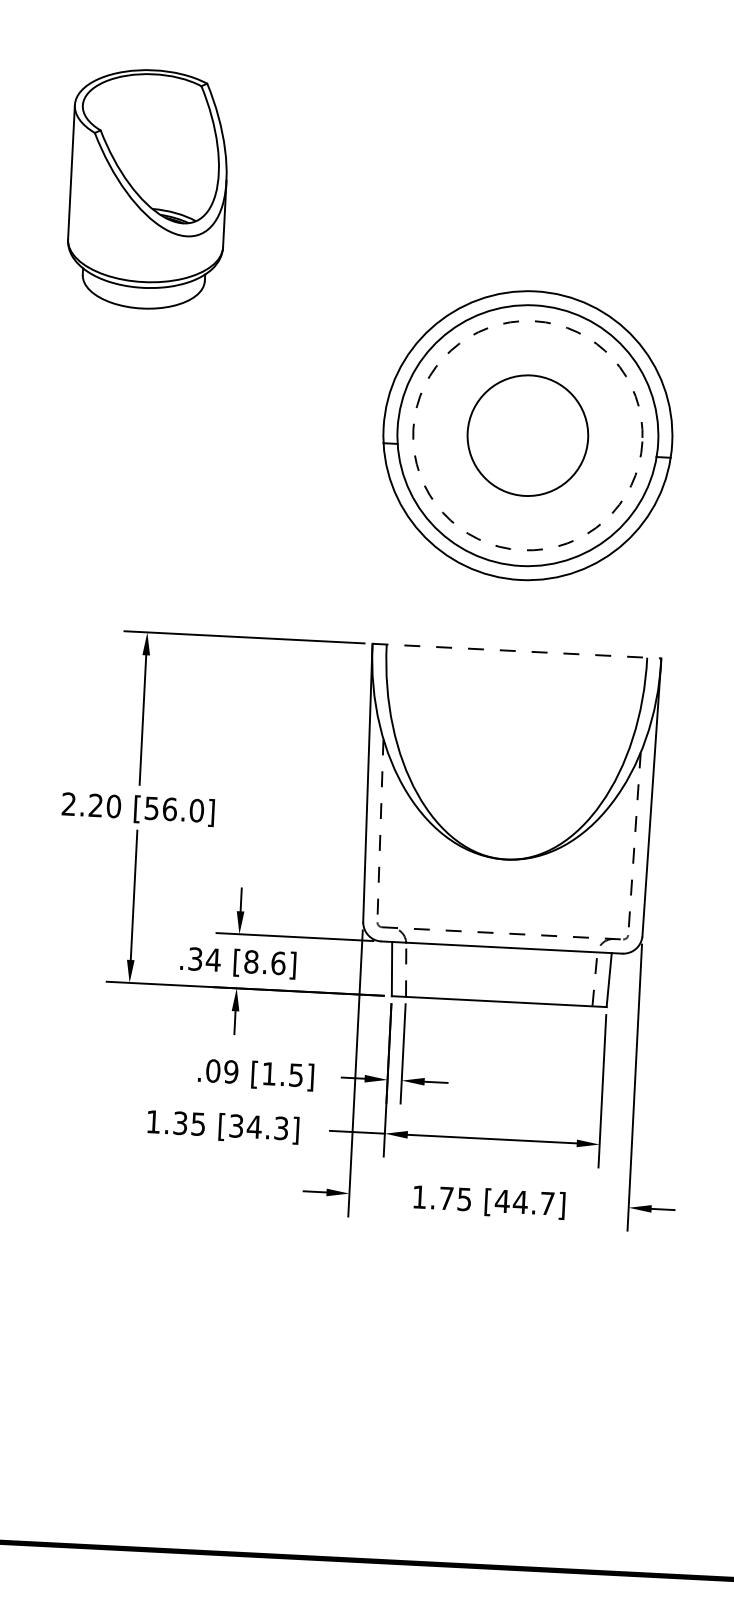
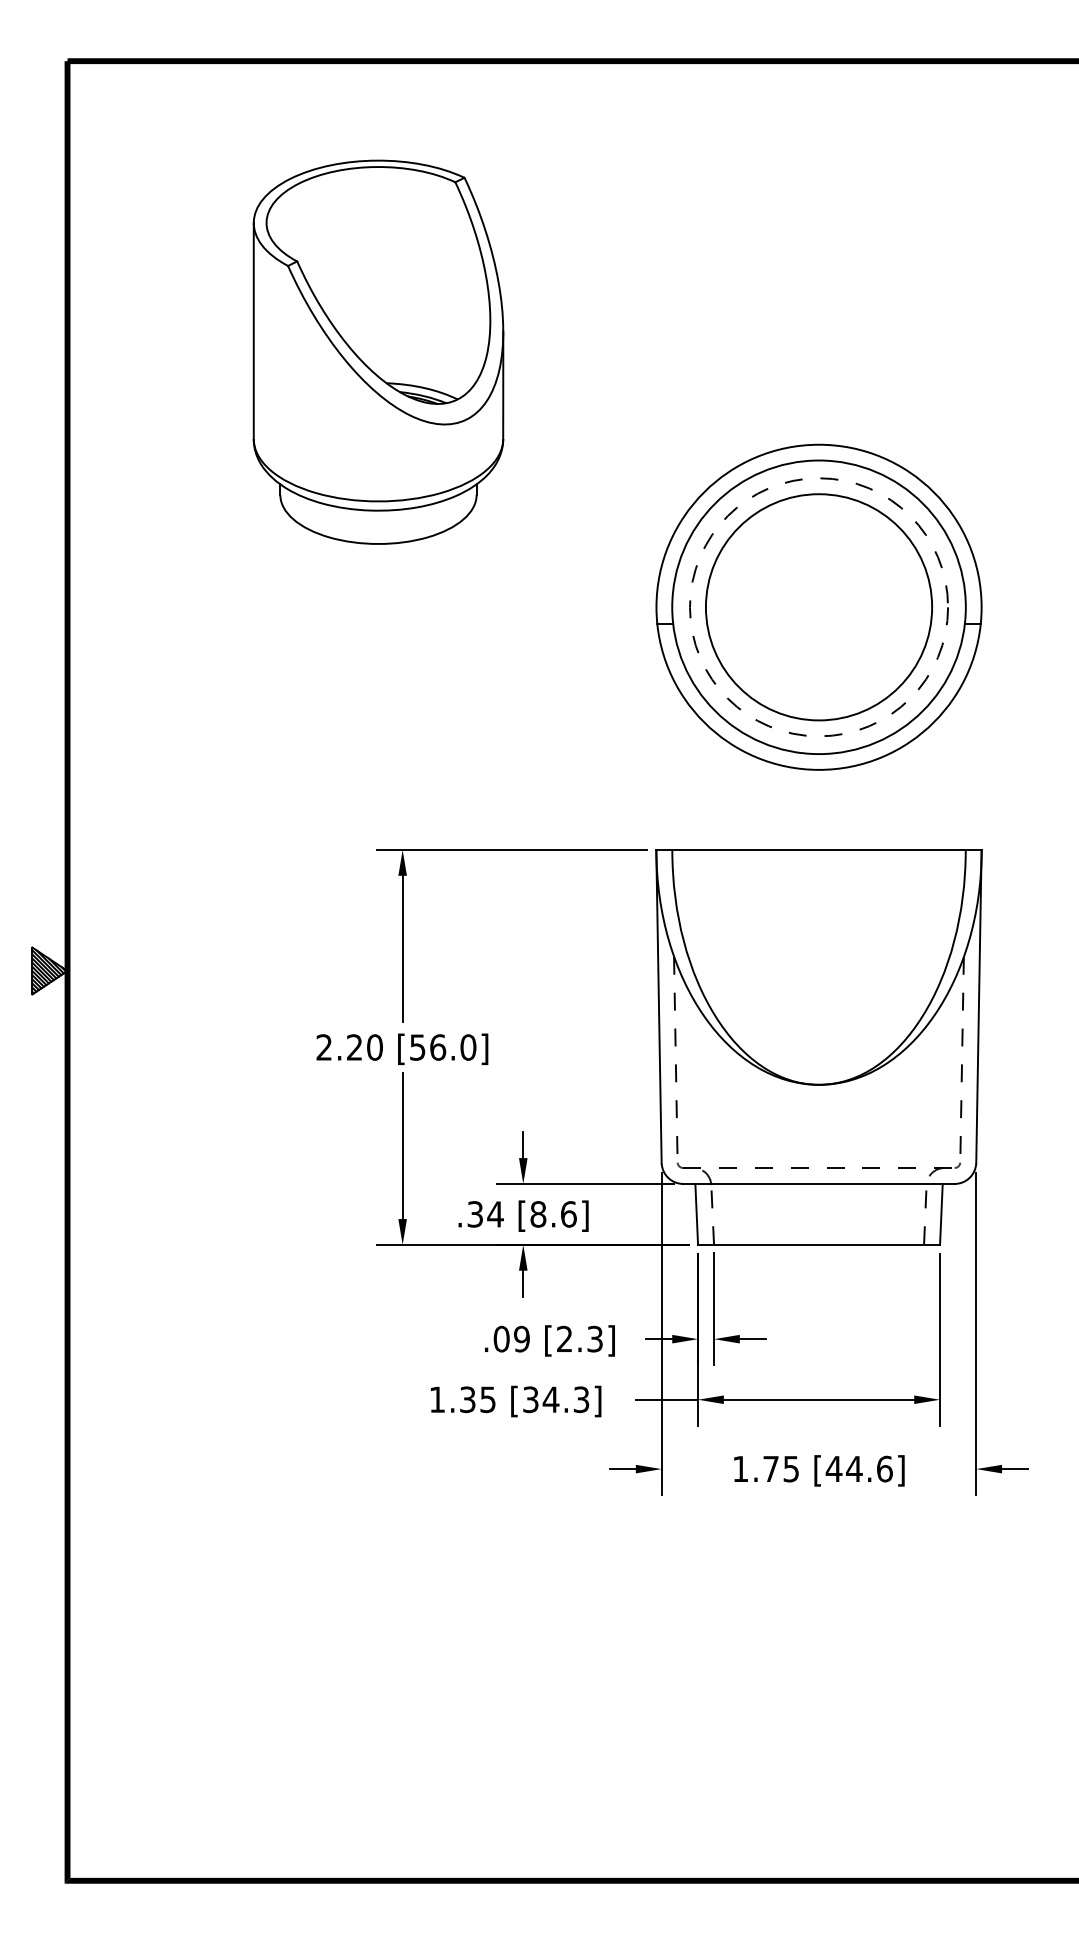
part: (148, 188) -> (378, 351), size x1.43
circle: (527, 435) -> (818, 607), size x1.67
line: (516, 651) -> (818, 850), dashed -> solid
text: (282, 1073) -> (579, 1338), [1.5] -> [2.3]
text: (547, 1203) -> (884, 1468), [44.7] -> [44.6]

